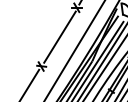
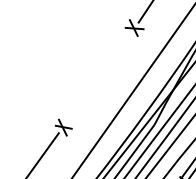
line: (59, 36) -> (99, 76), removed

